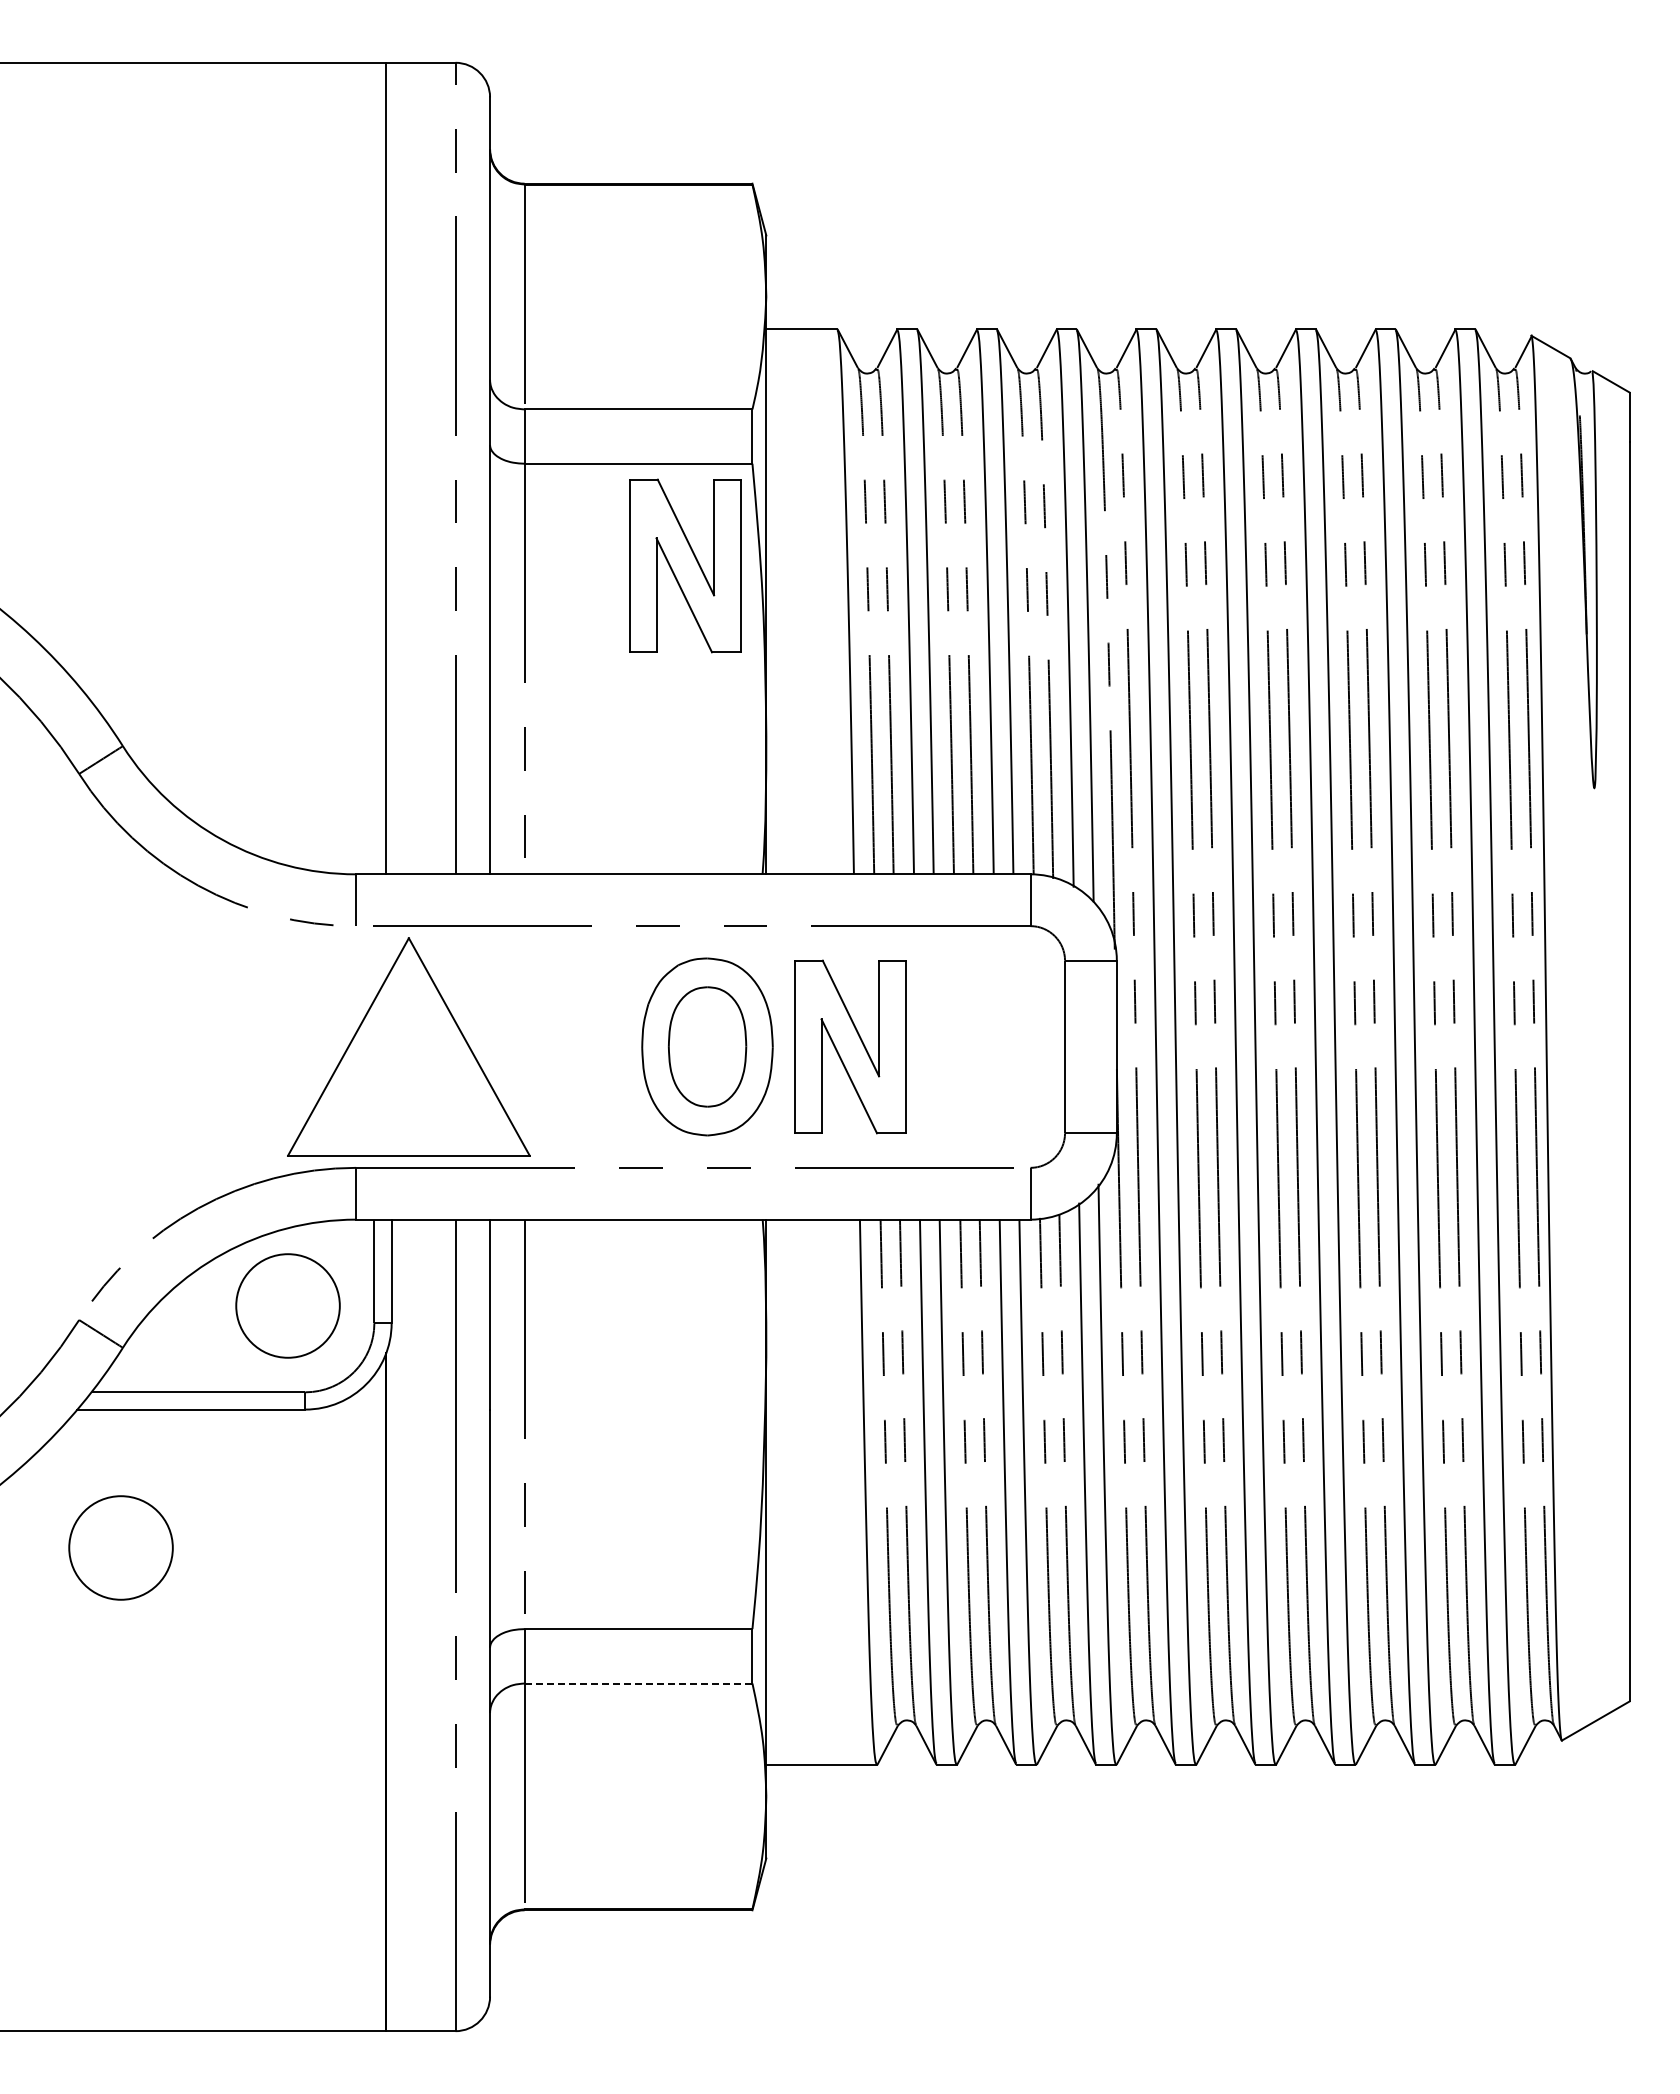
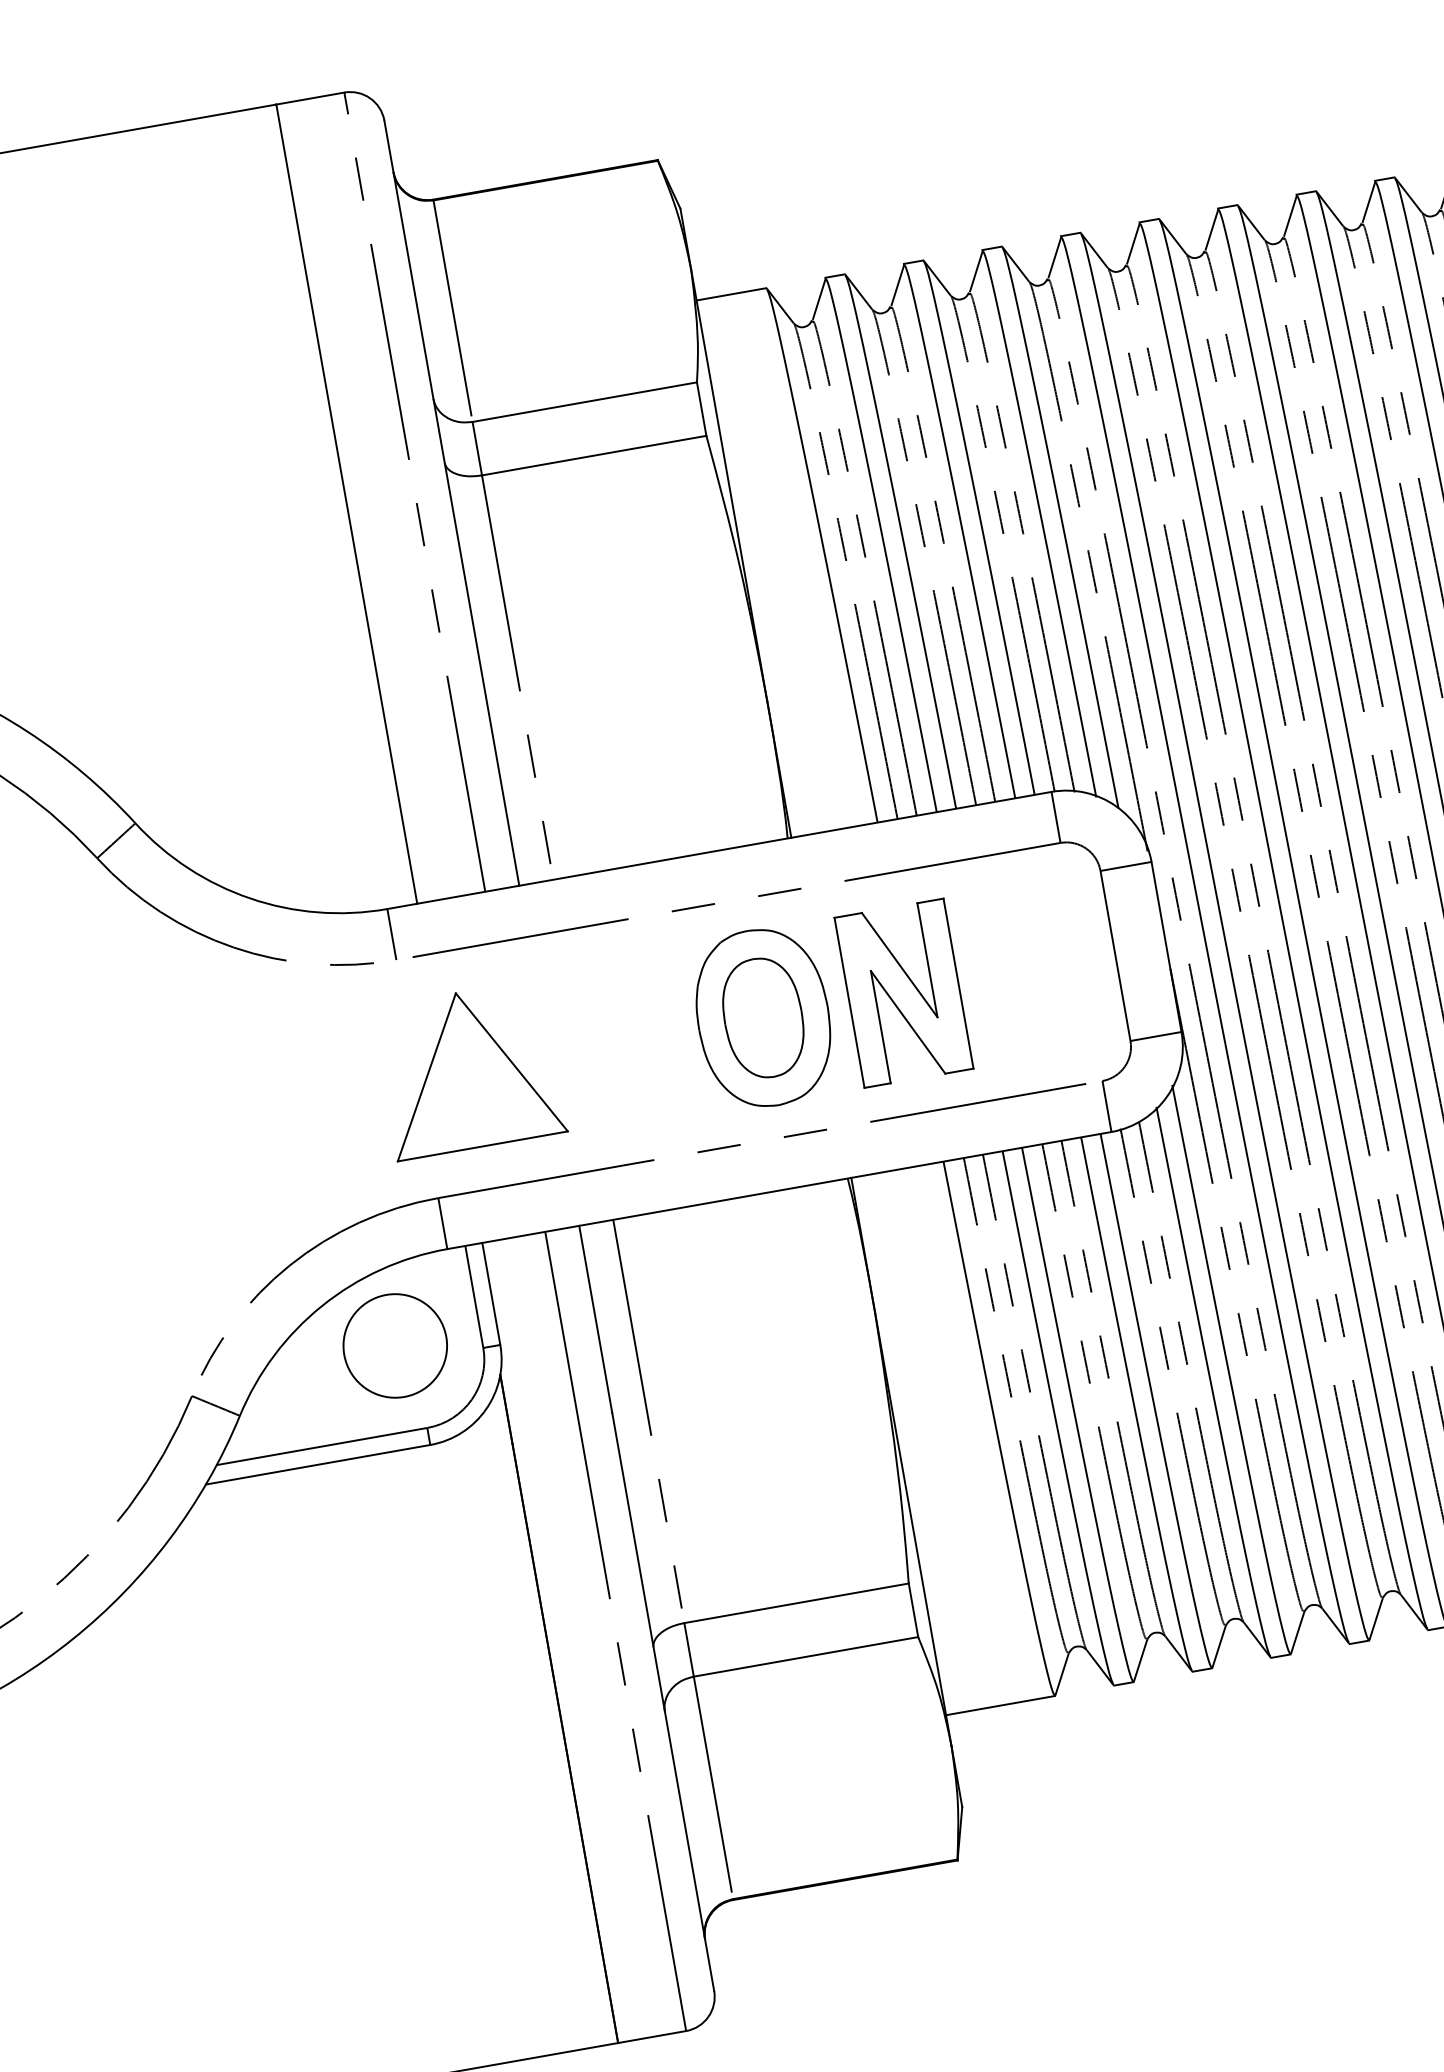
part: (685, 565) -> (658, 547), removed
part: (408, 1046) -> (468, 1069), size x0.71
circle: (120, 1547) -> (272, 1612), removed
line: (638, 1683) -> (805, 1656), dashed -> solid

